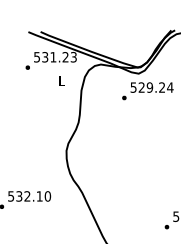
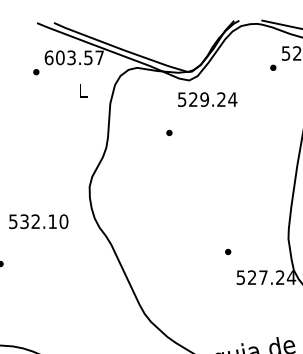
text: (54, 57) -> (73, 57), 531.23 -> 603.57
part: (124, 97) -> (169, 132), moved
text: (29, 196) -> (38, 221), moved
part: (167, 226) -> (228, 251), moved

